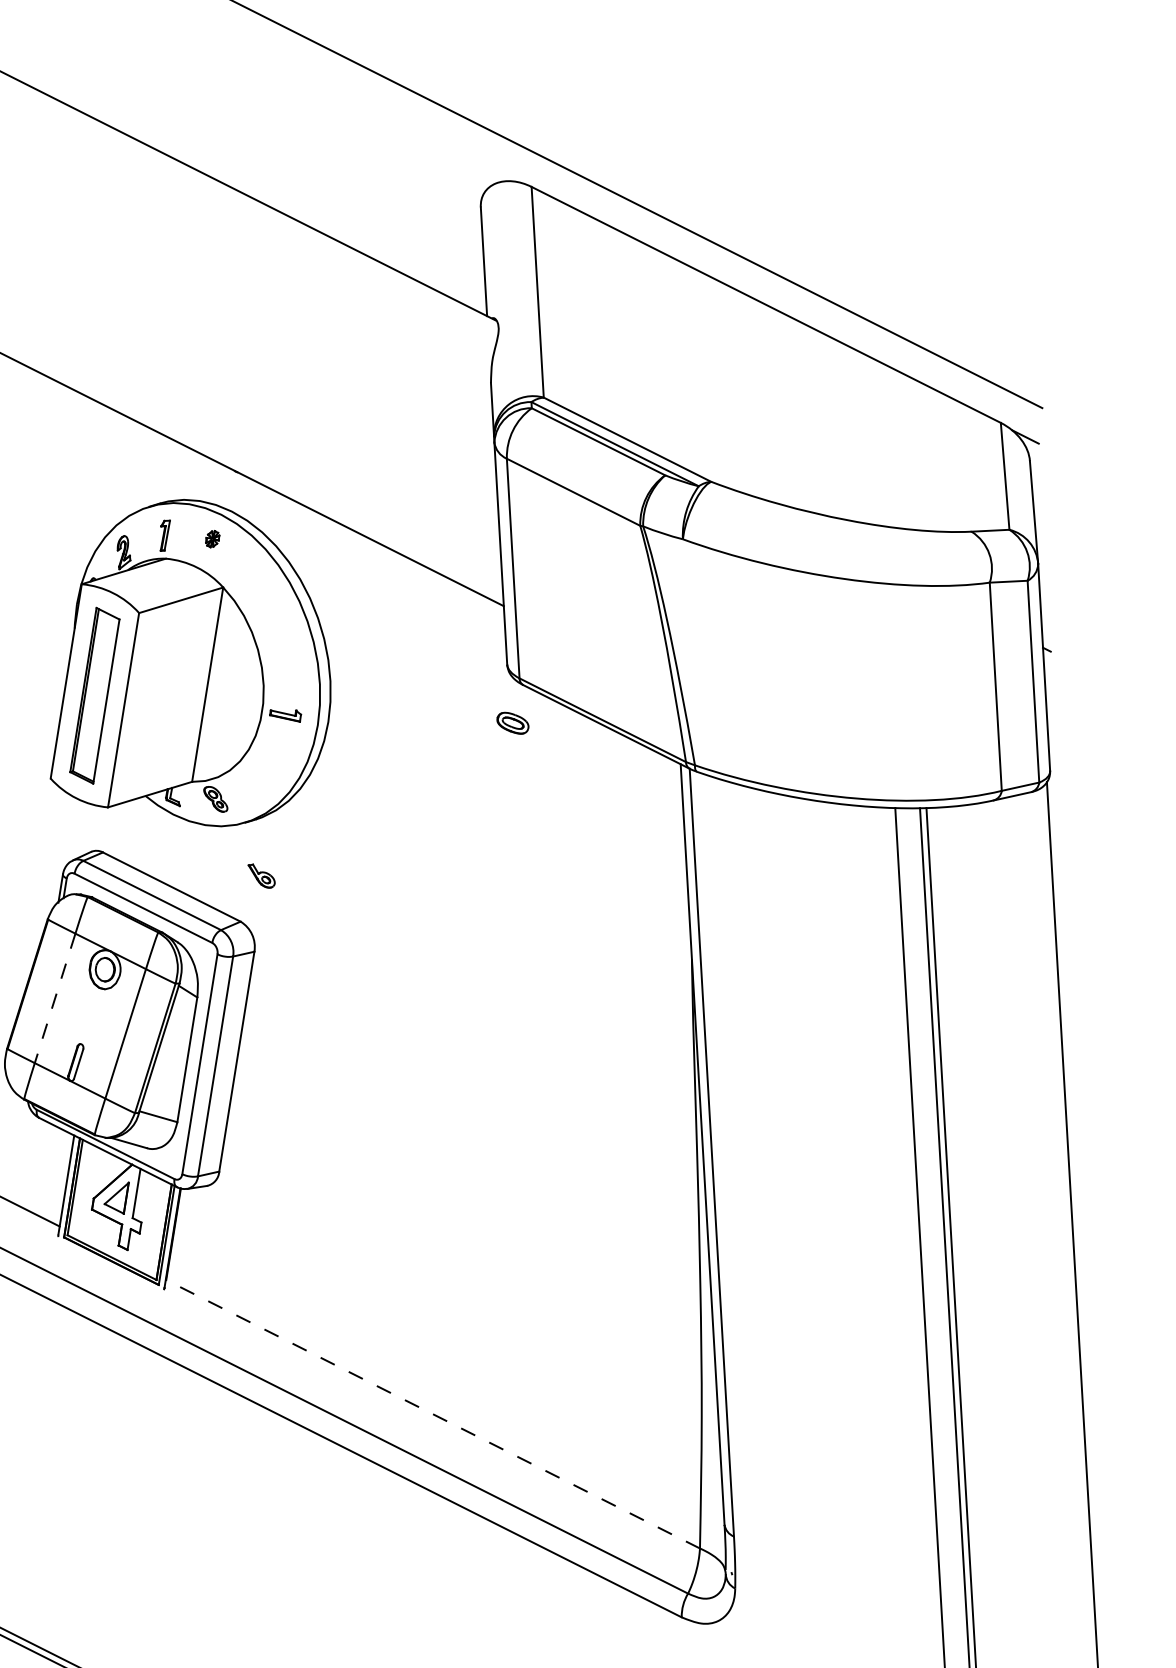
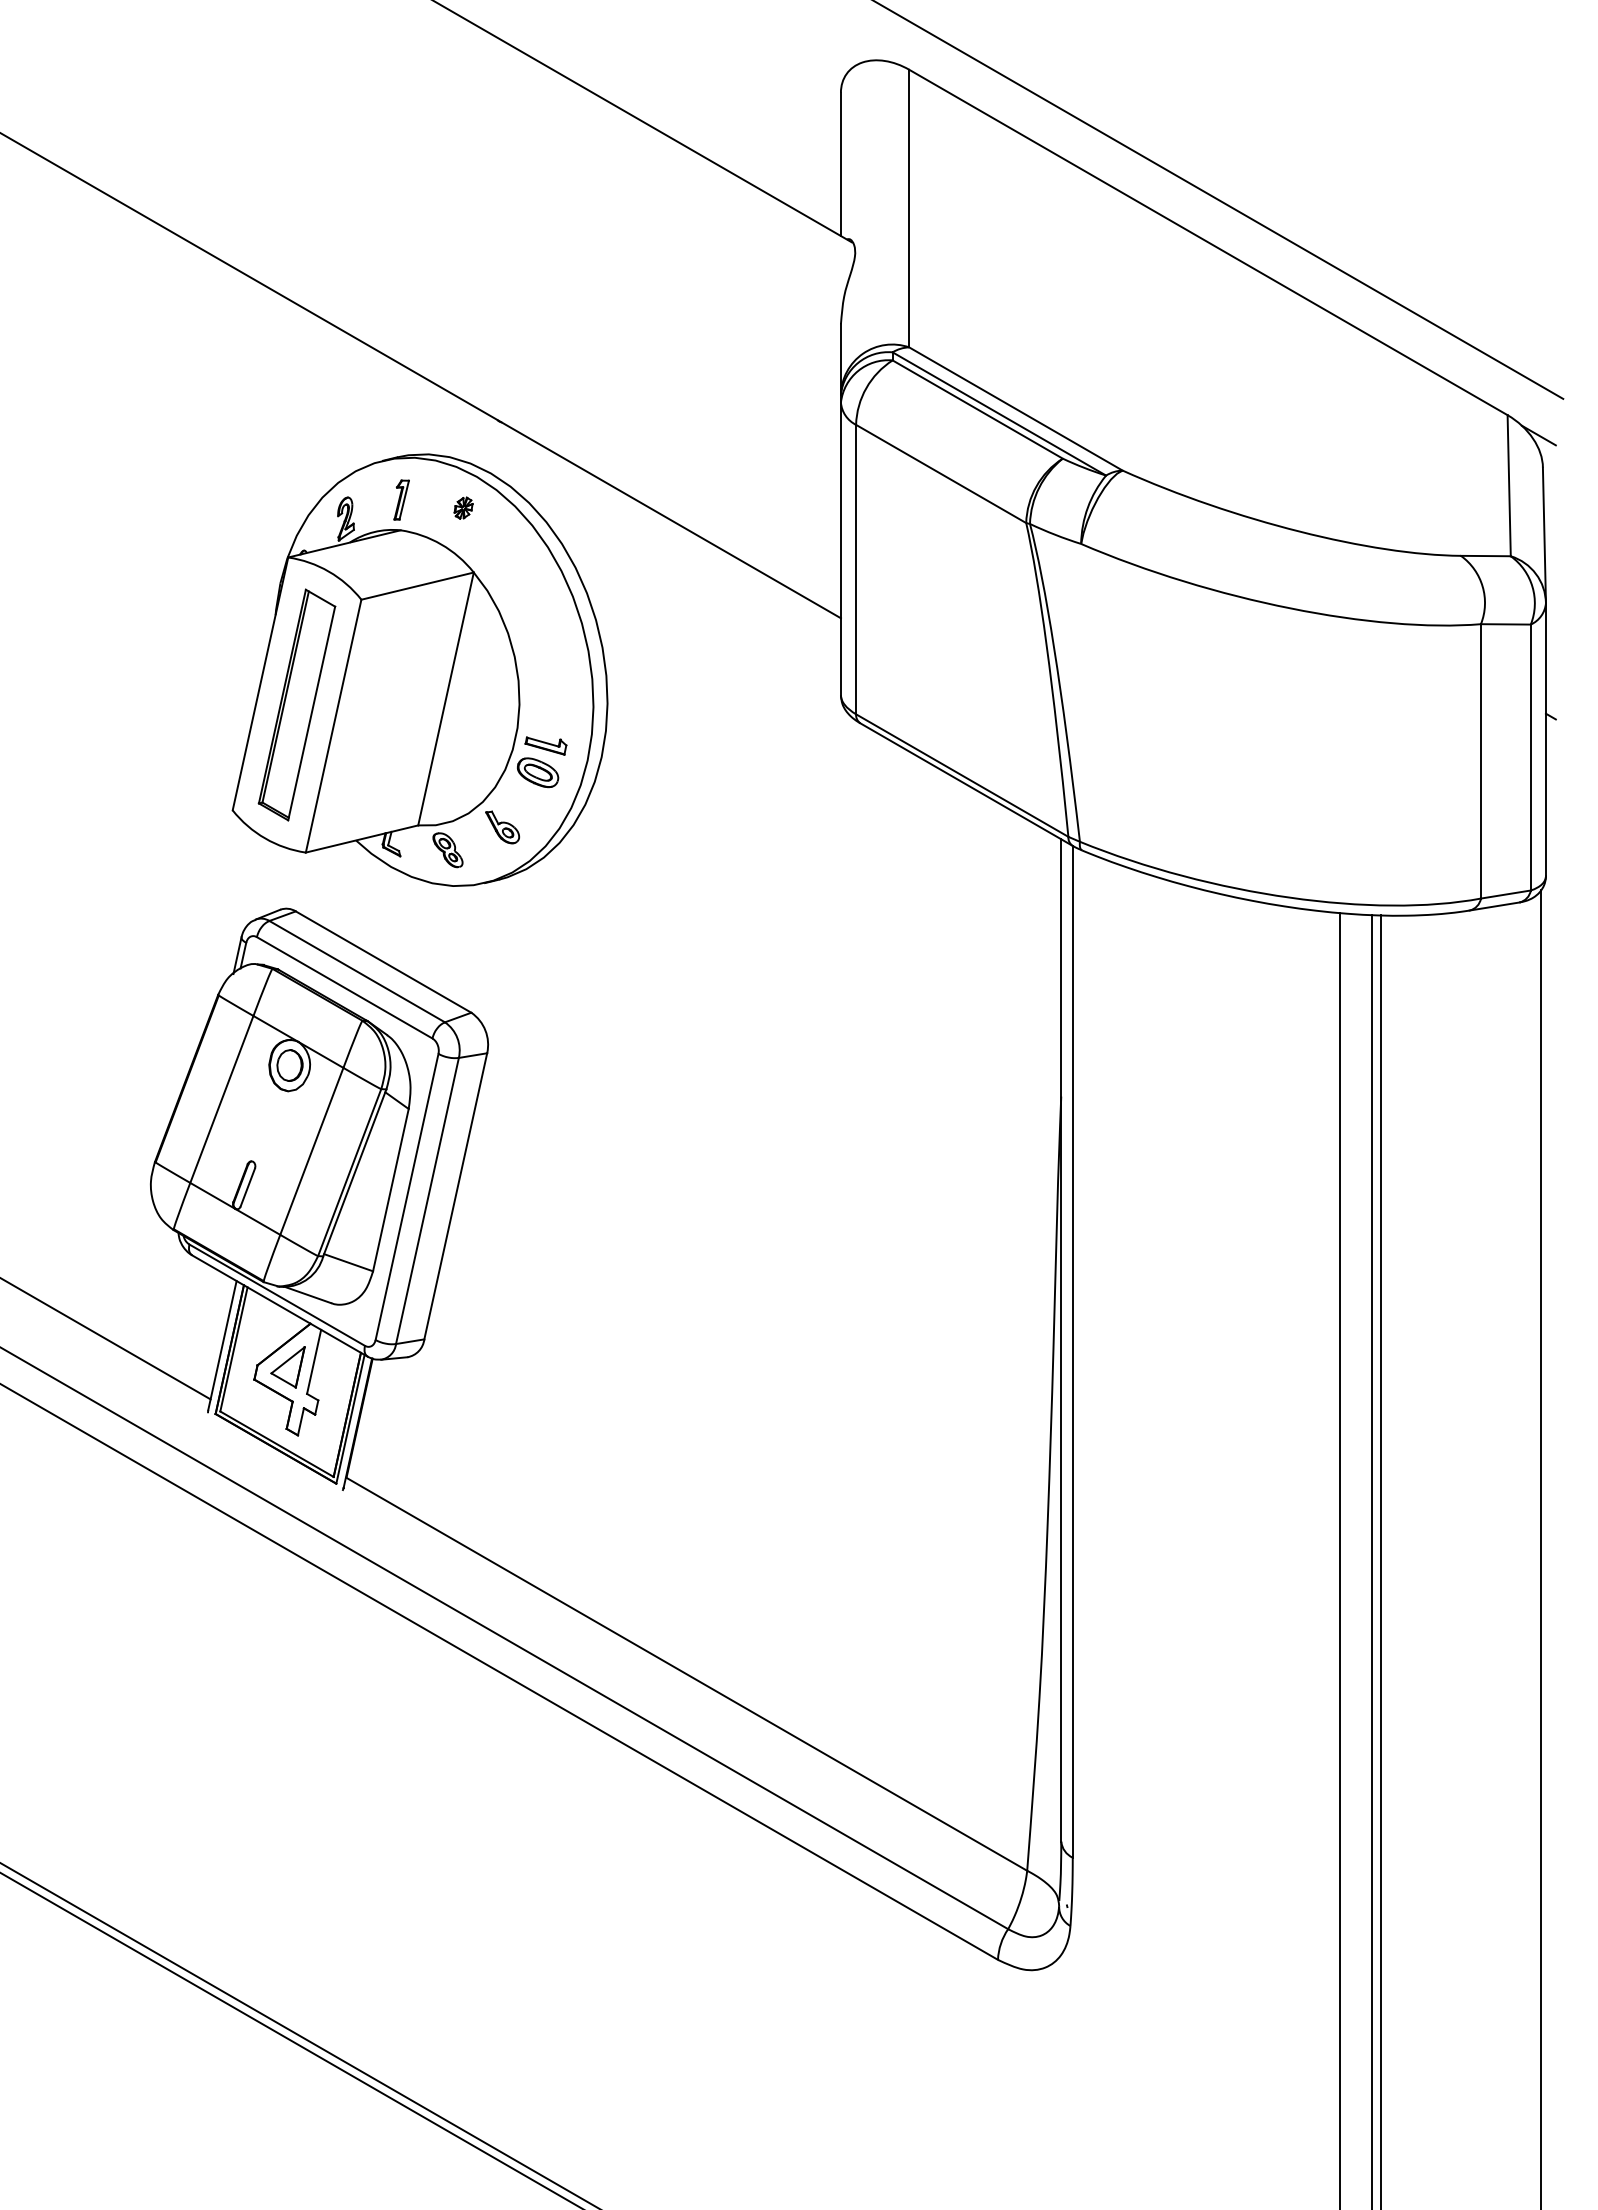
part: (513, 723) -> (538, 772), moved
part: (261, 876) -> (502, 827), moved
line: (54, 998) -> (221, 1099), dashed -> solid
line: (432, 1414) -> (686, 1674), dashed -> solid

